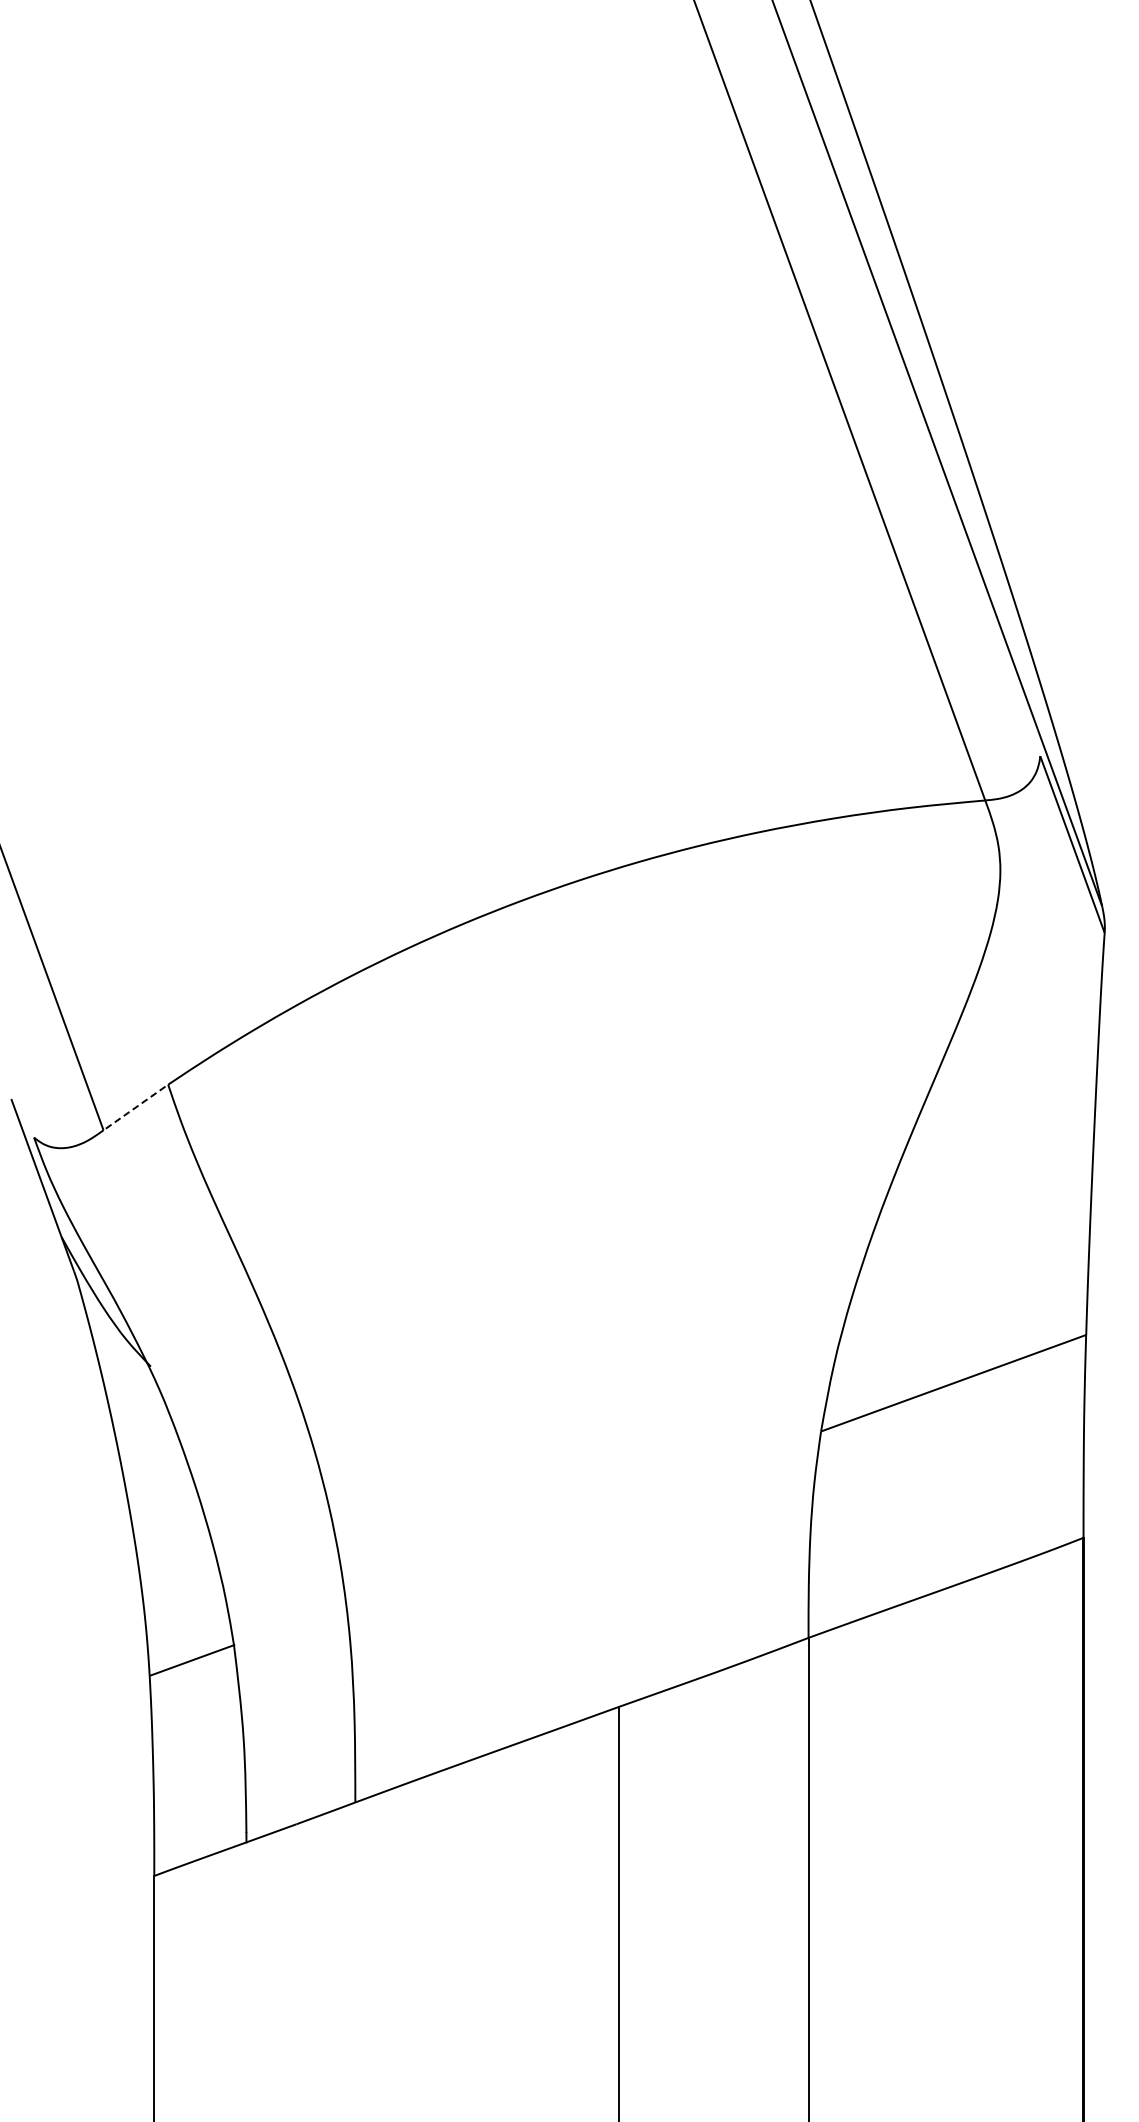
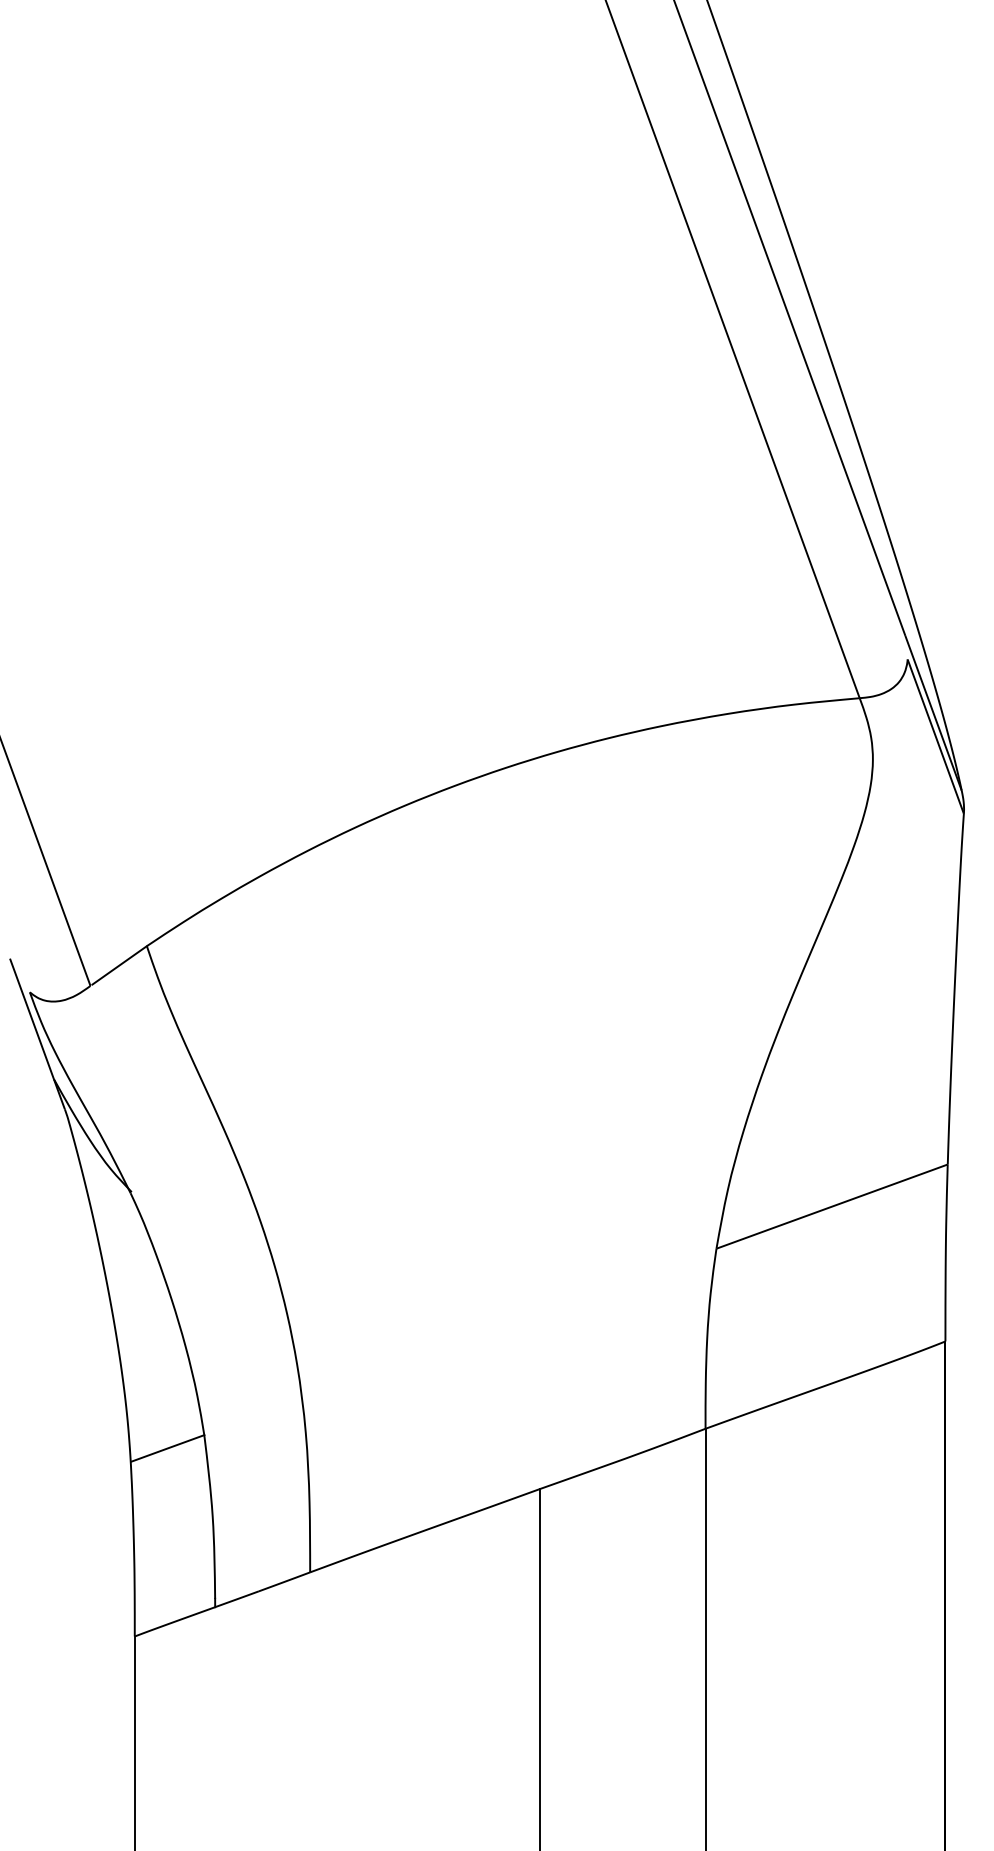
line: (137, 1106) -> (120, 965), dashed -> solid

